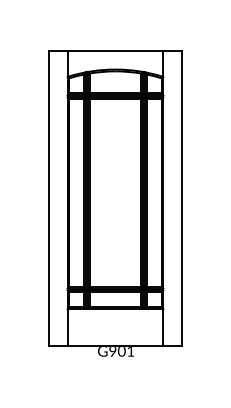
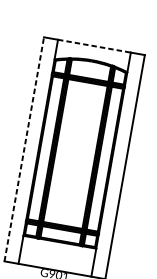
line: (115, 51) -> (94, 46), solid -> dashed
line: (49, 197) -> (24, 148), solid -> dashed

